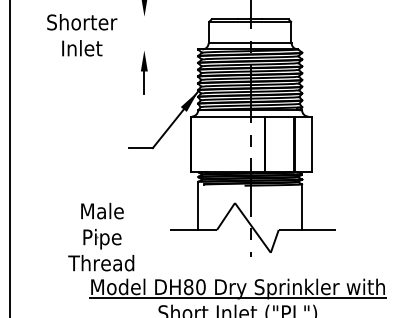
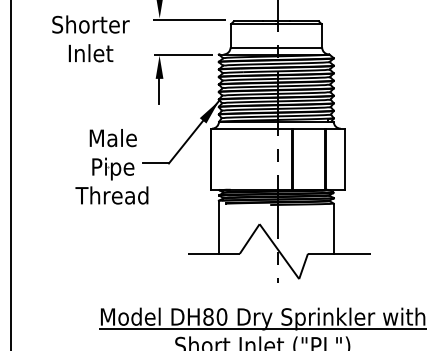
line: (171, 17) -> (189, 19), added
line: (165, 50) -> (182, 55), added
part: (100, 236) -> (111, 166), moved

